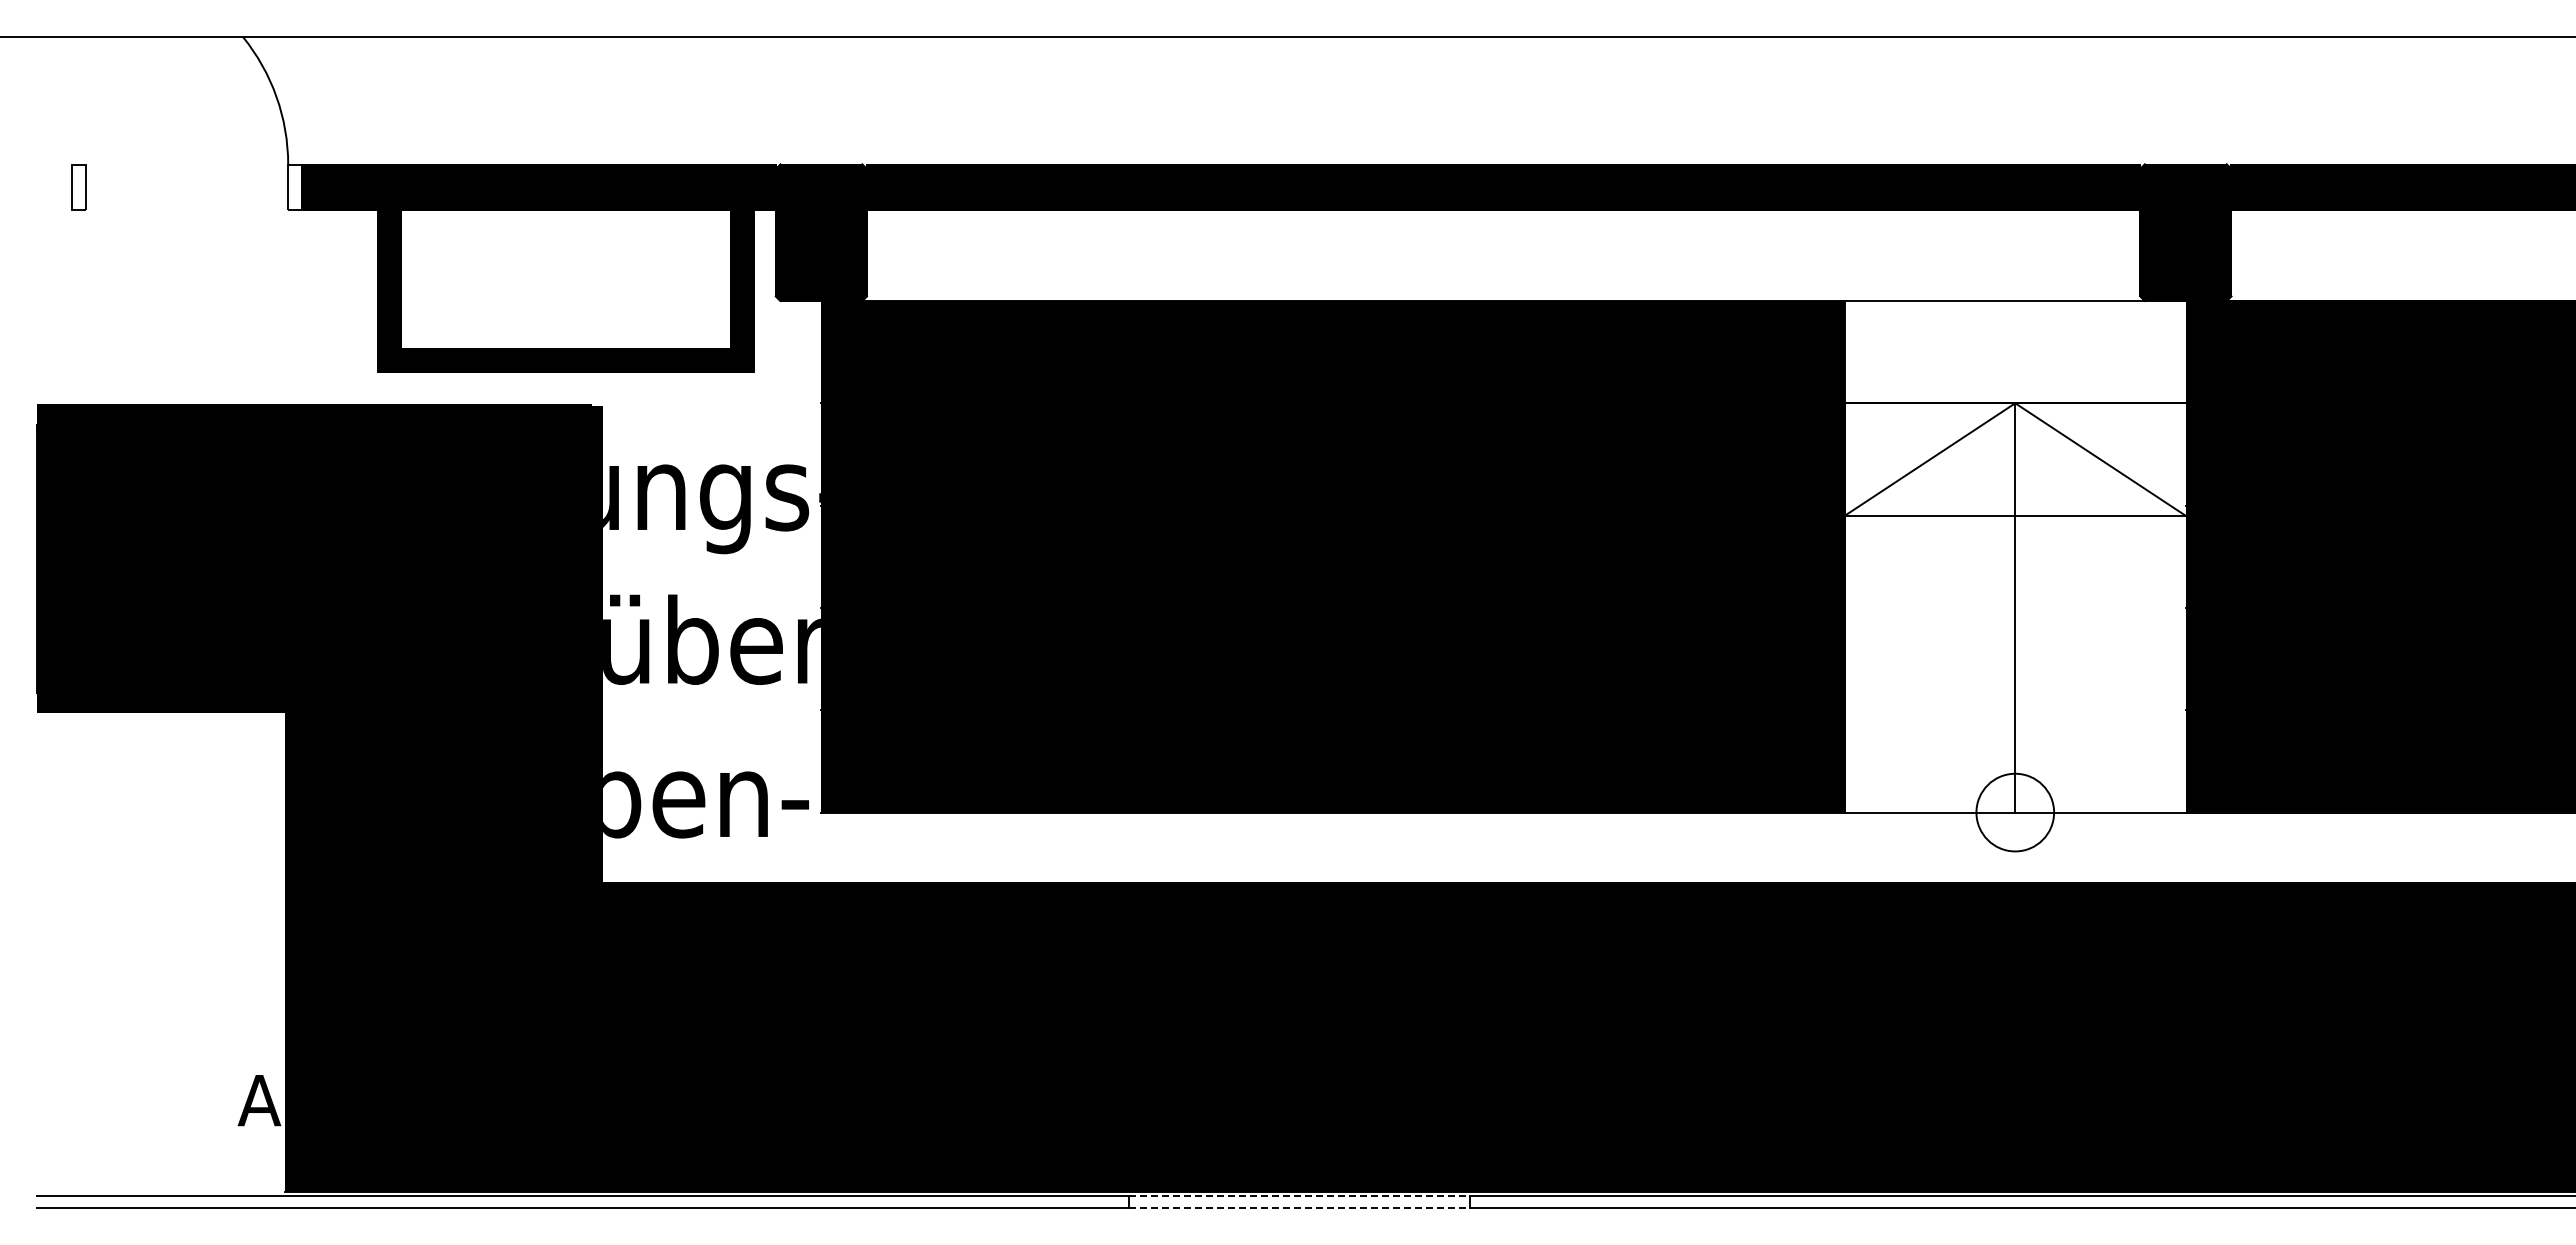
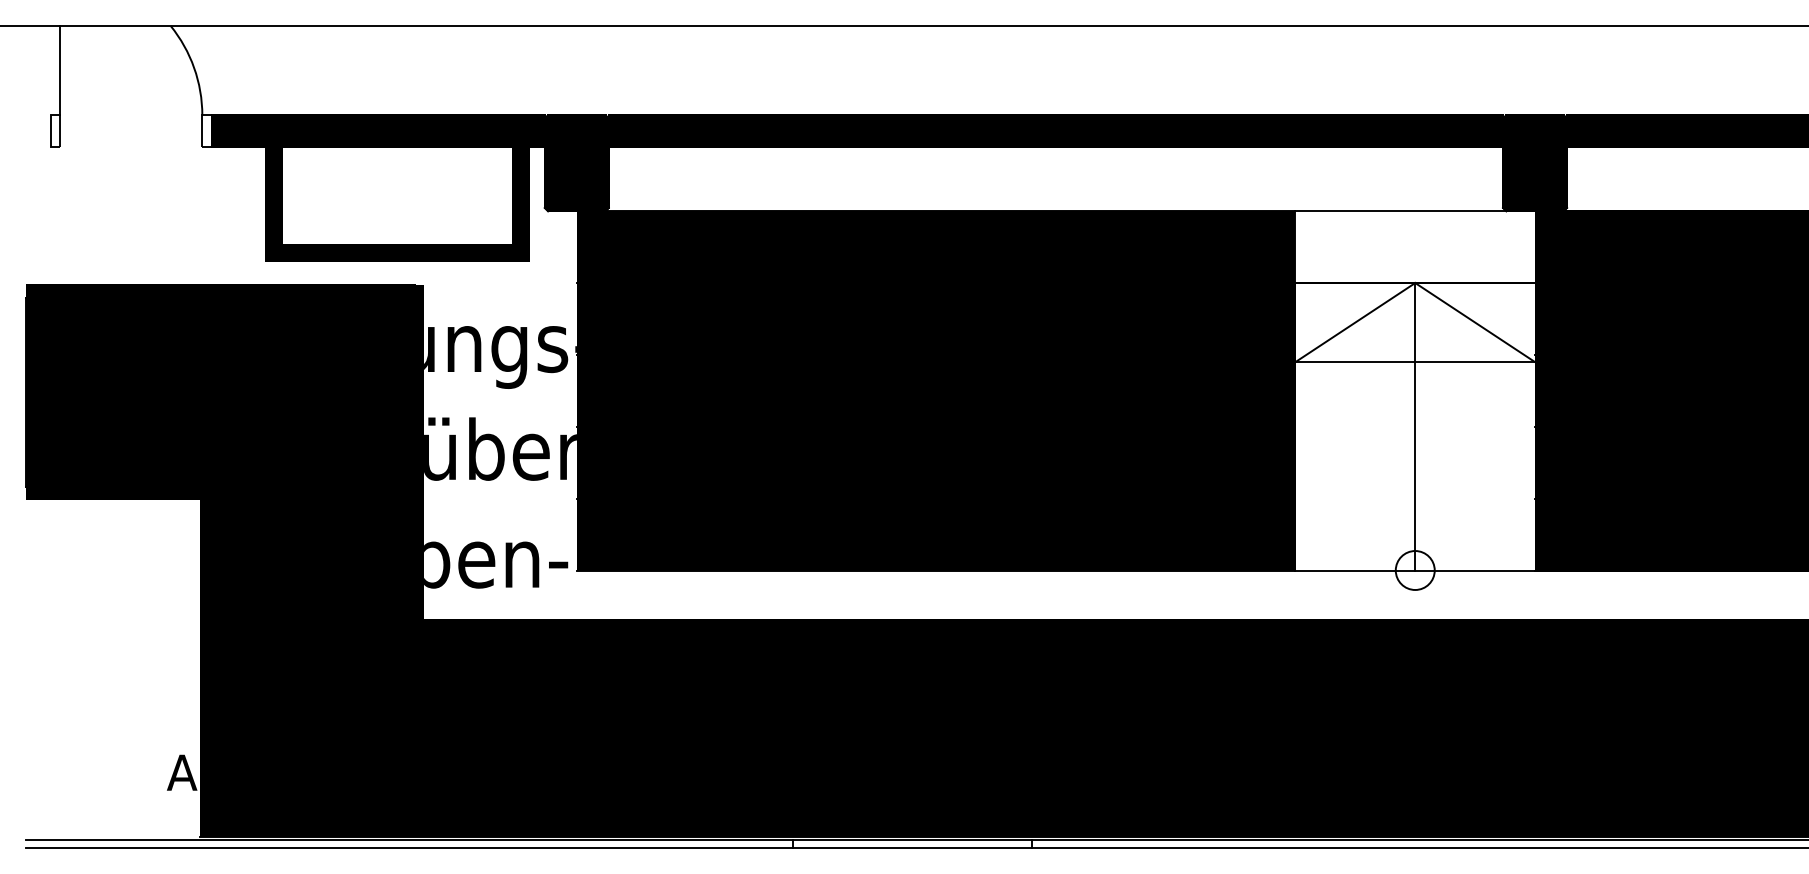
line: (85, 100) -> (59, 70), added
circle: (2015, 812) -> (1415, 570), size x0.71
line: (1299, 1196) -> (912, 840), dashed -> solid
line: (1299, 1207) -> (912, 847), dashed -> solid

